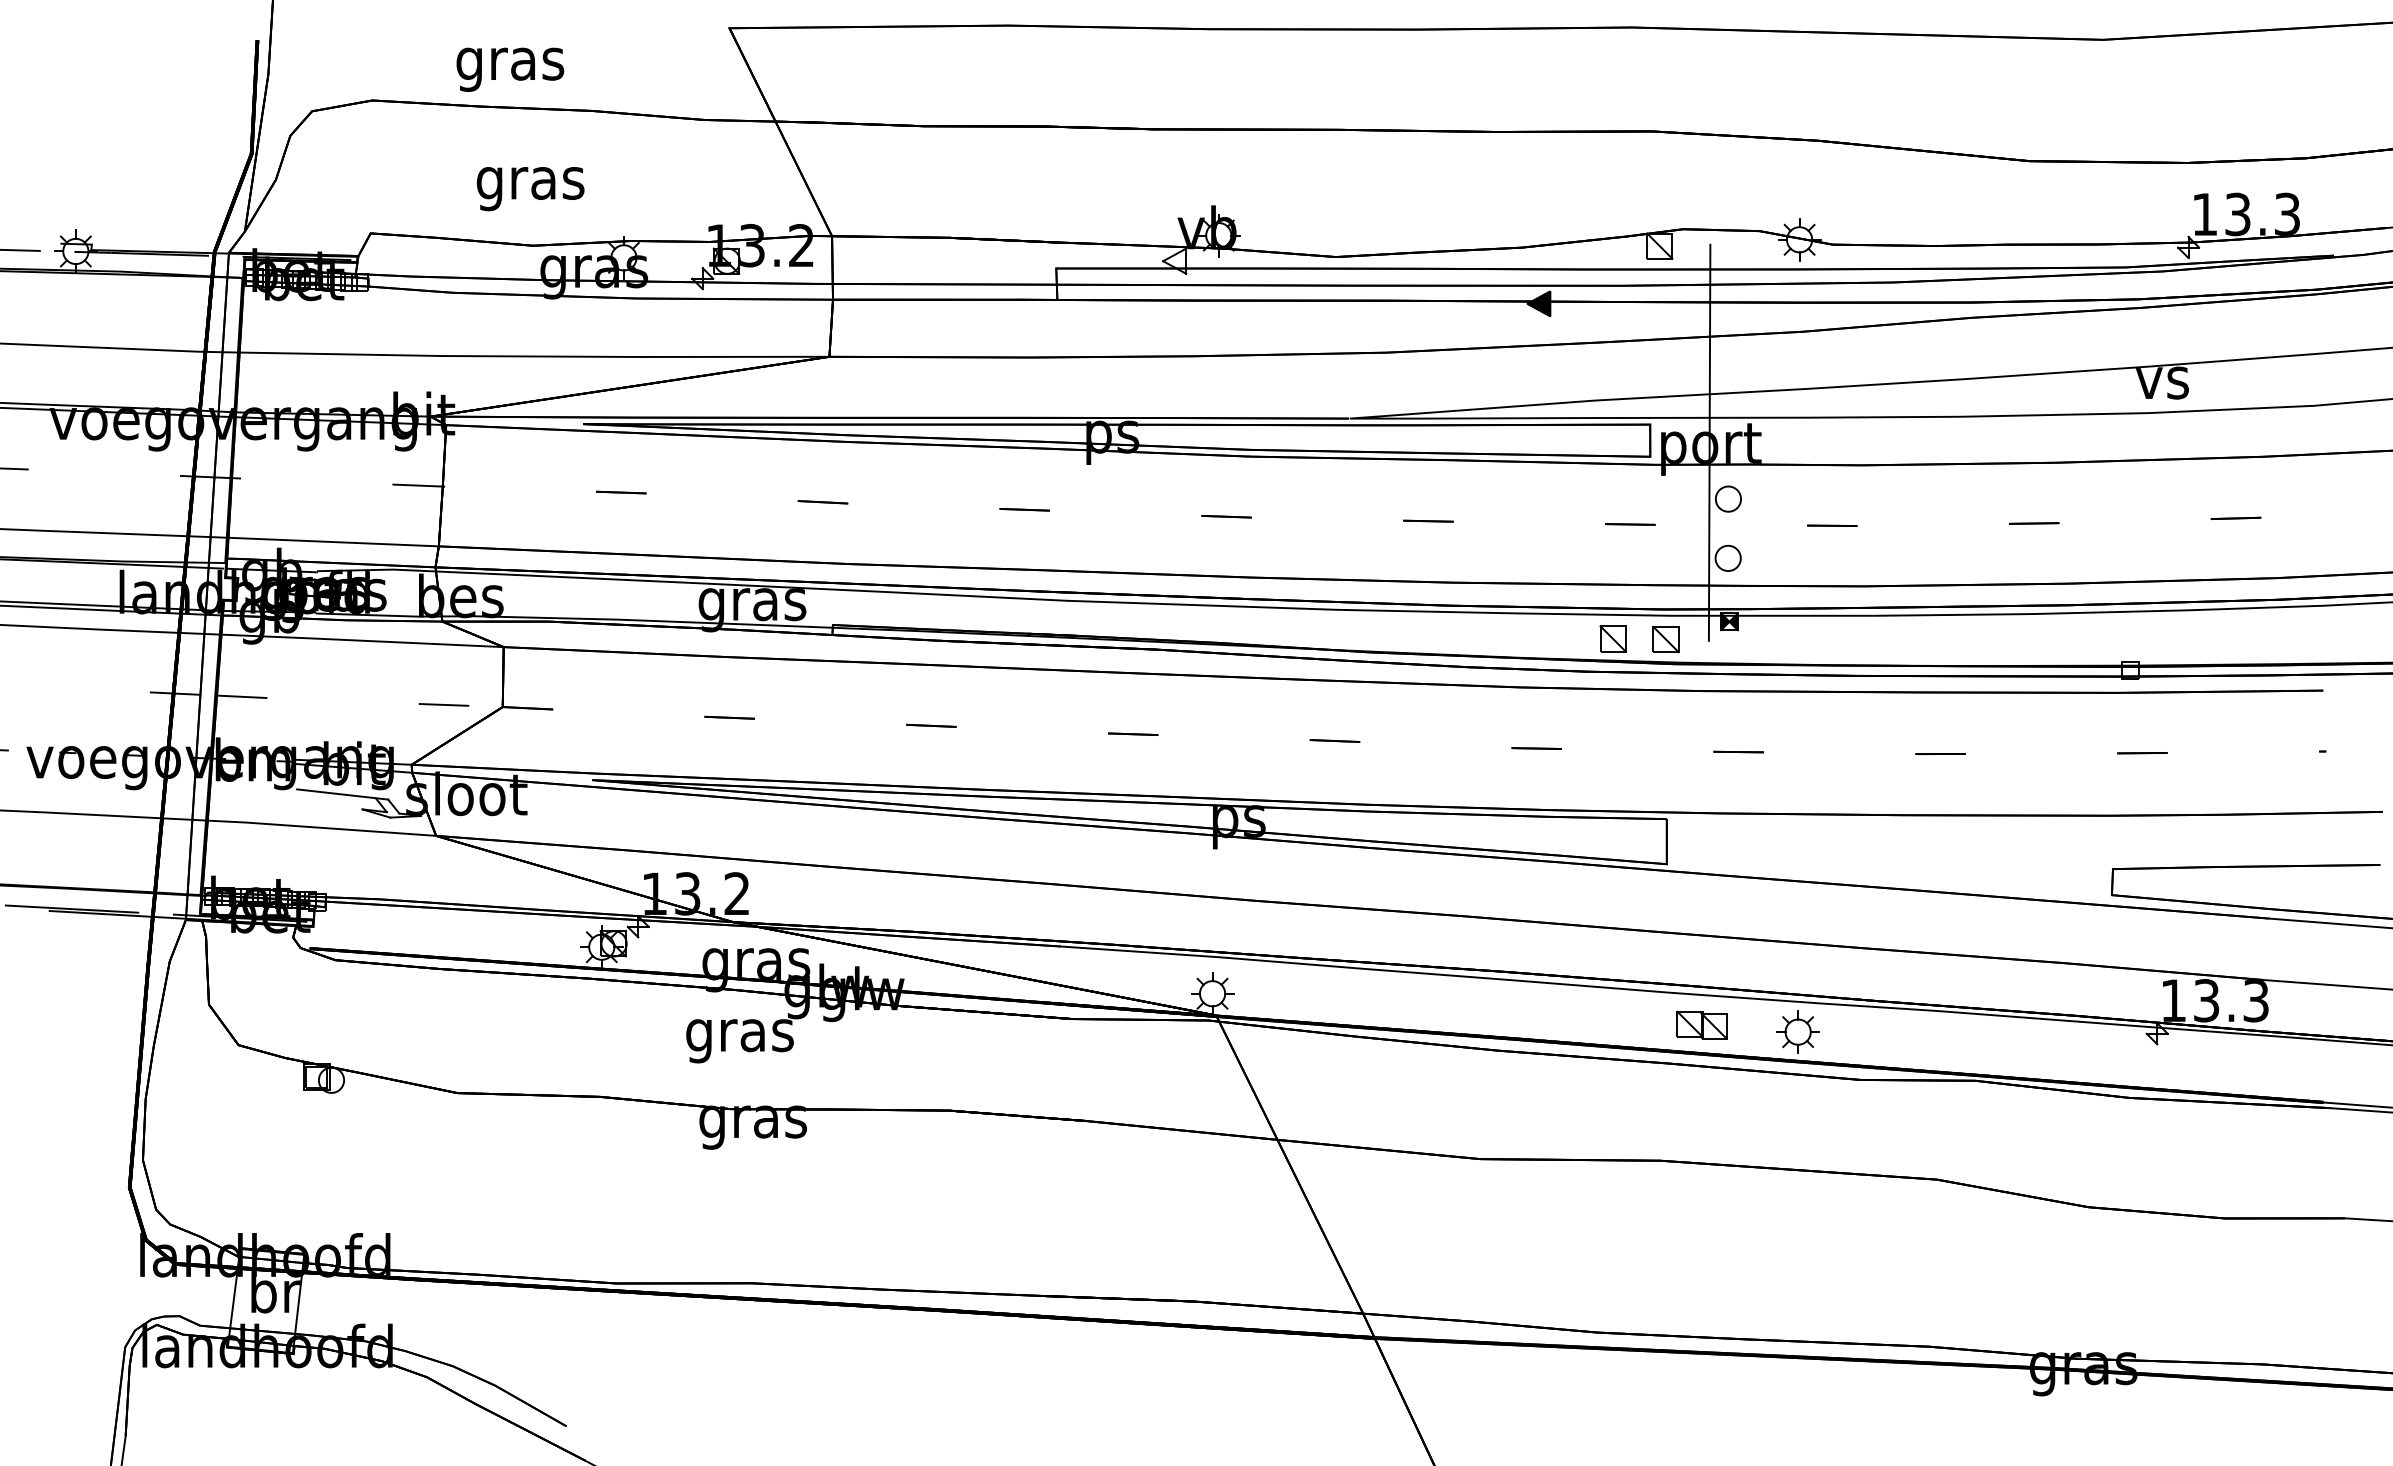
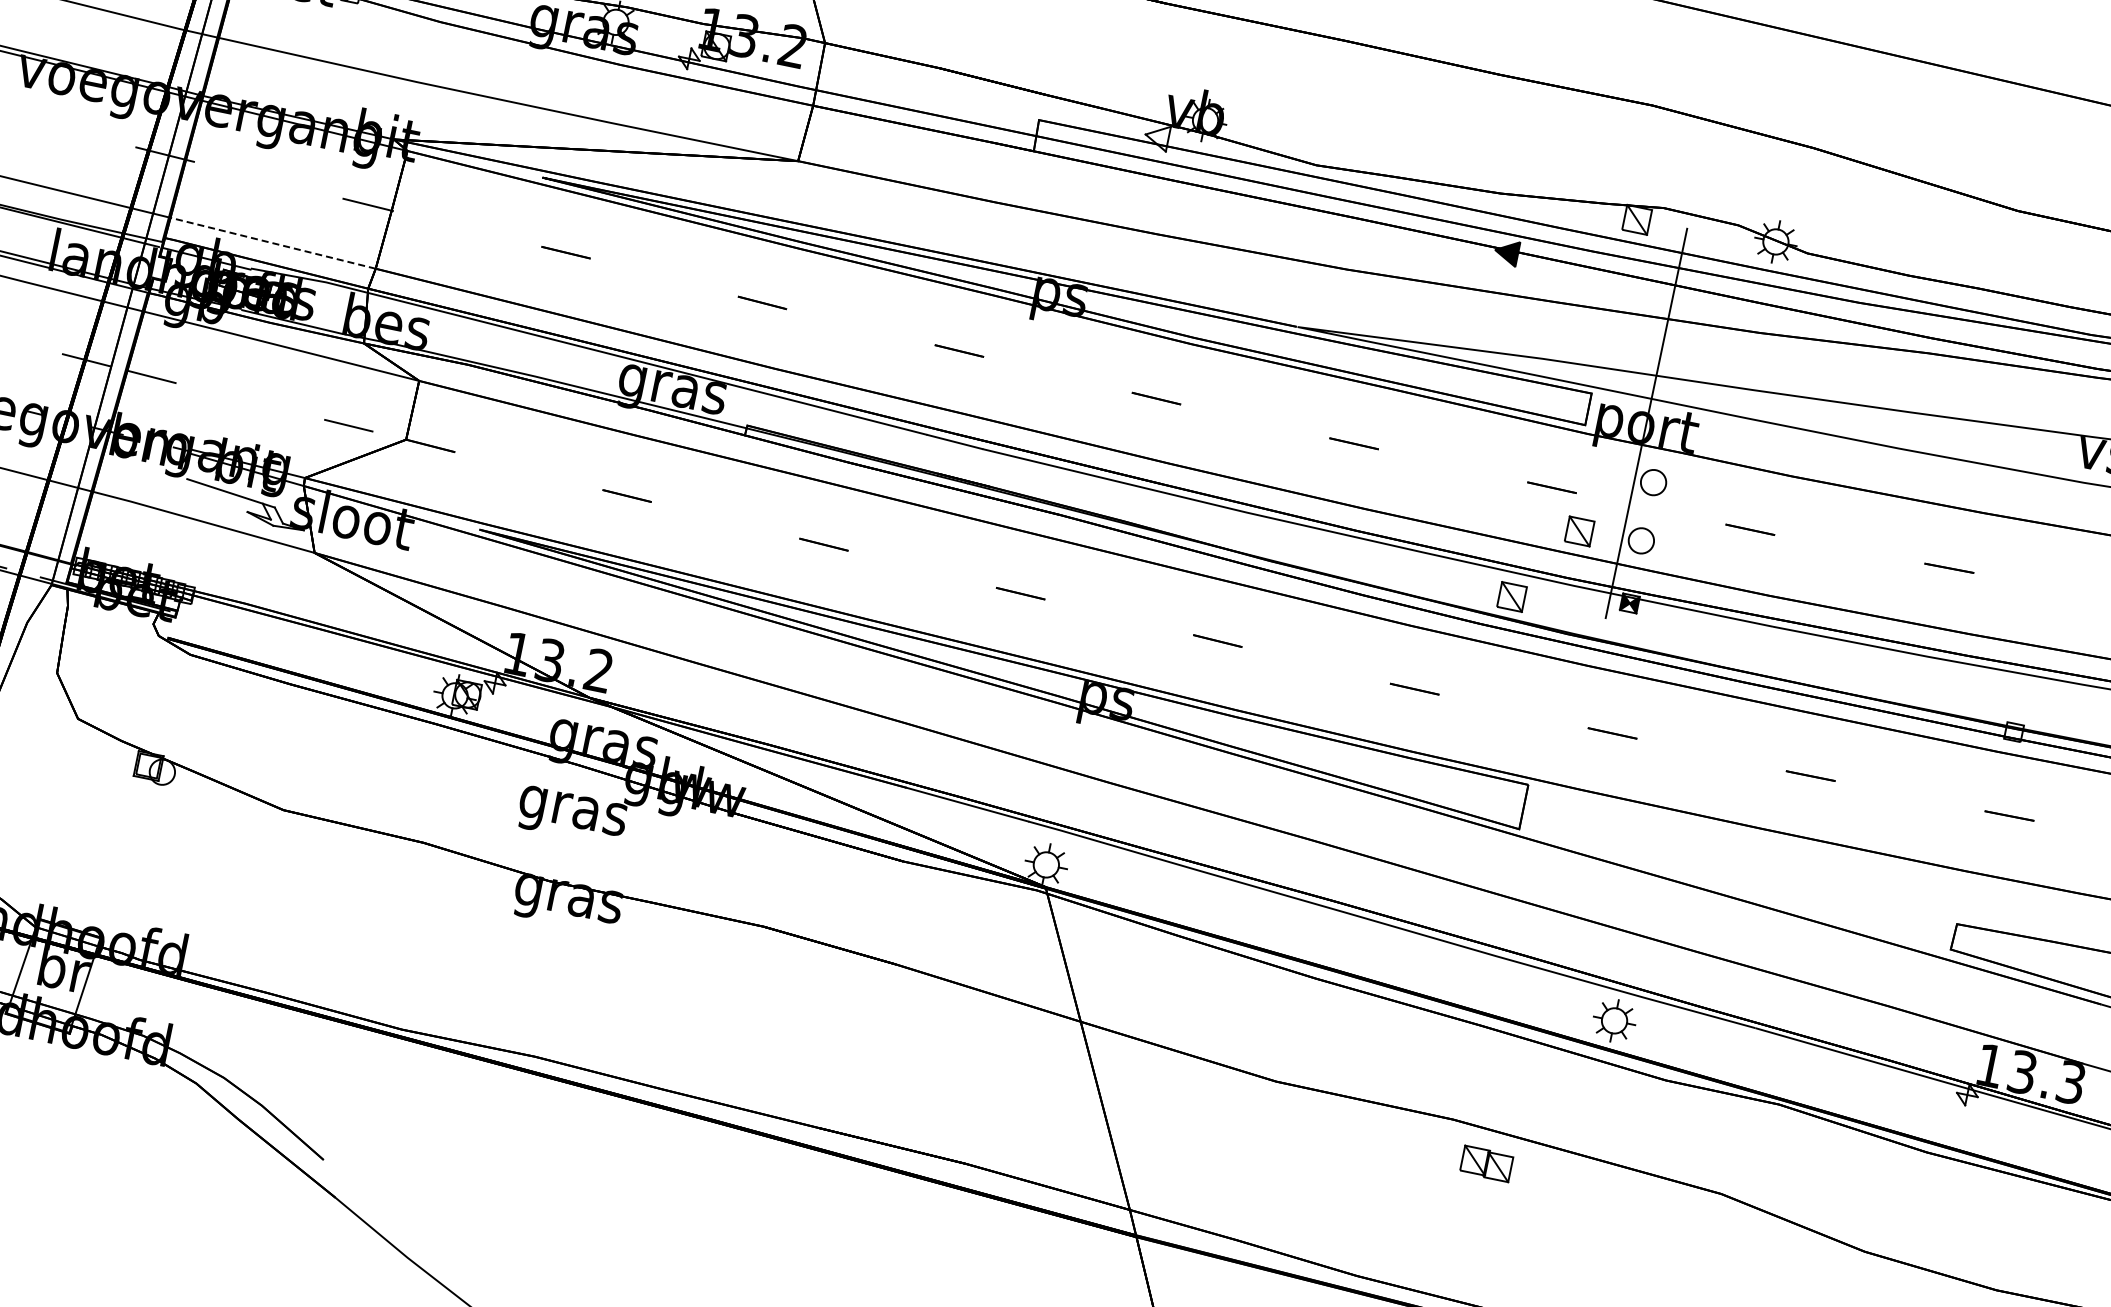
line: (333, 542) -> (272, 243), solid -> dashed
part: (1665, 639) -> (1579, 531), moved
part: (1701, 1024) -> (1486, 1163), moved

